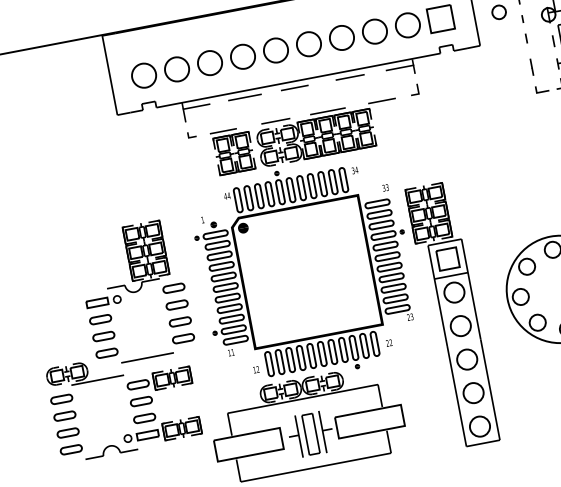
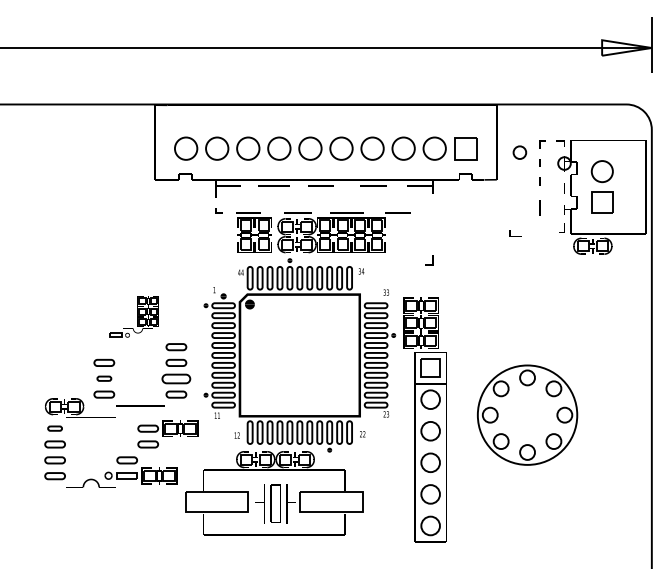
line: (417, 89) -> (432, 260), moved
line: (542, 91) -> (515, 236), moved
part: (123, 264) -> (134, 316), size x0.6
part: (180, 321) -> (176, 378), size x1.4
part: (103, 336) -> (104, 378), size x0.7
part: (159, 387) -> (167, 434), moved
part: (61, 399) -> (54, 428), size x0.7

